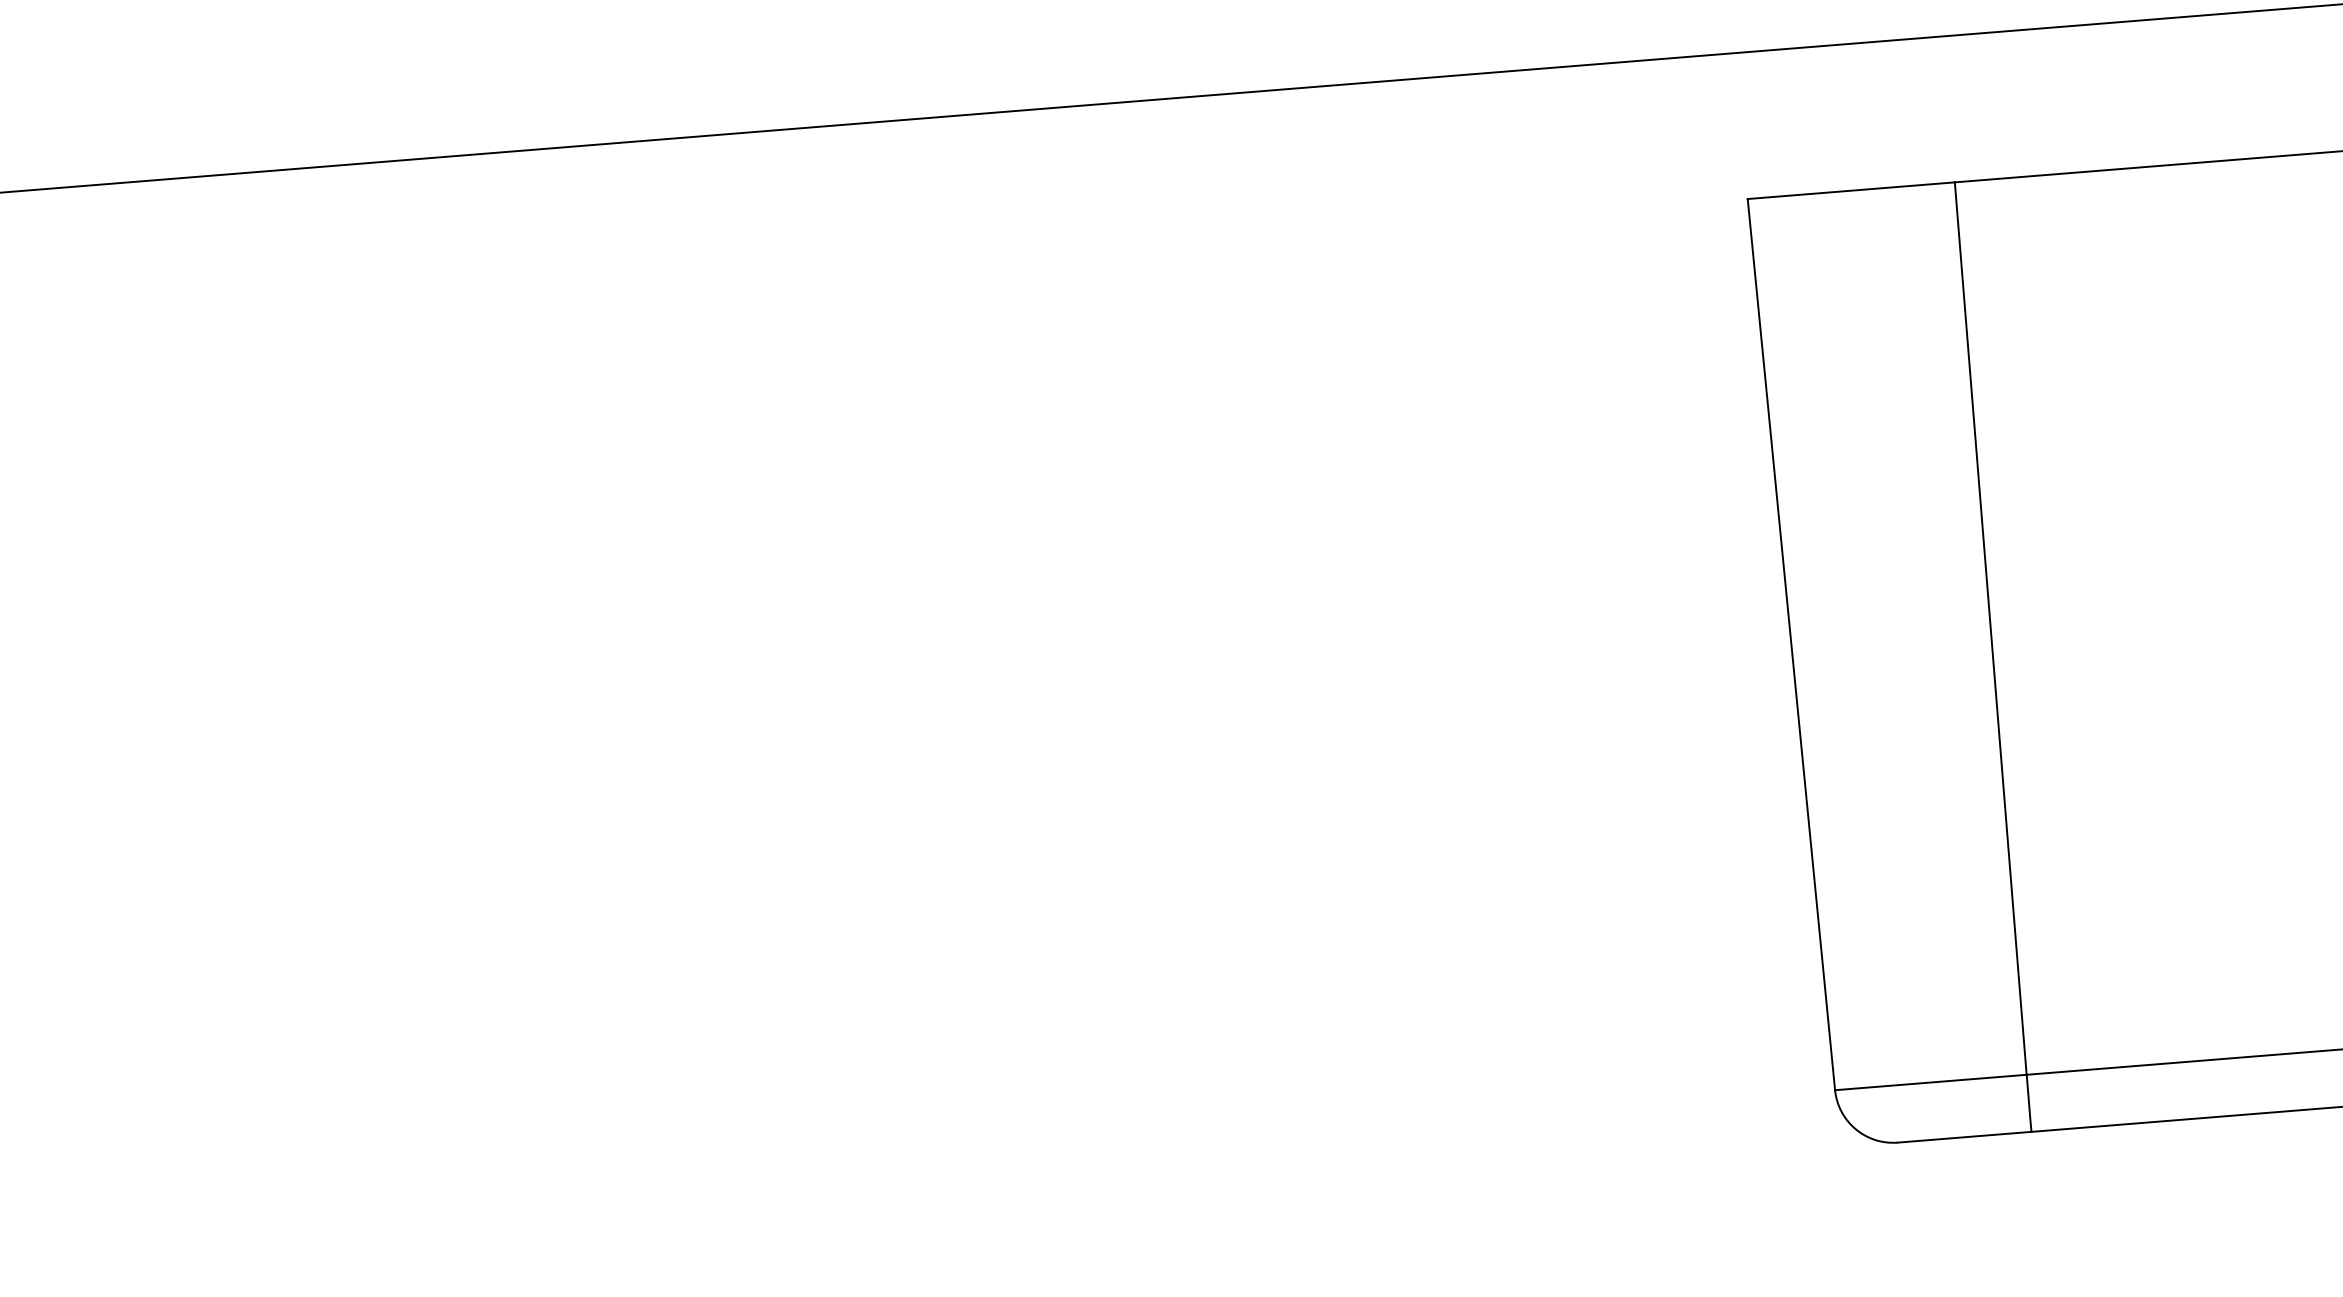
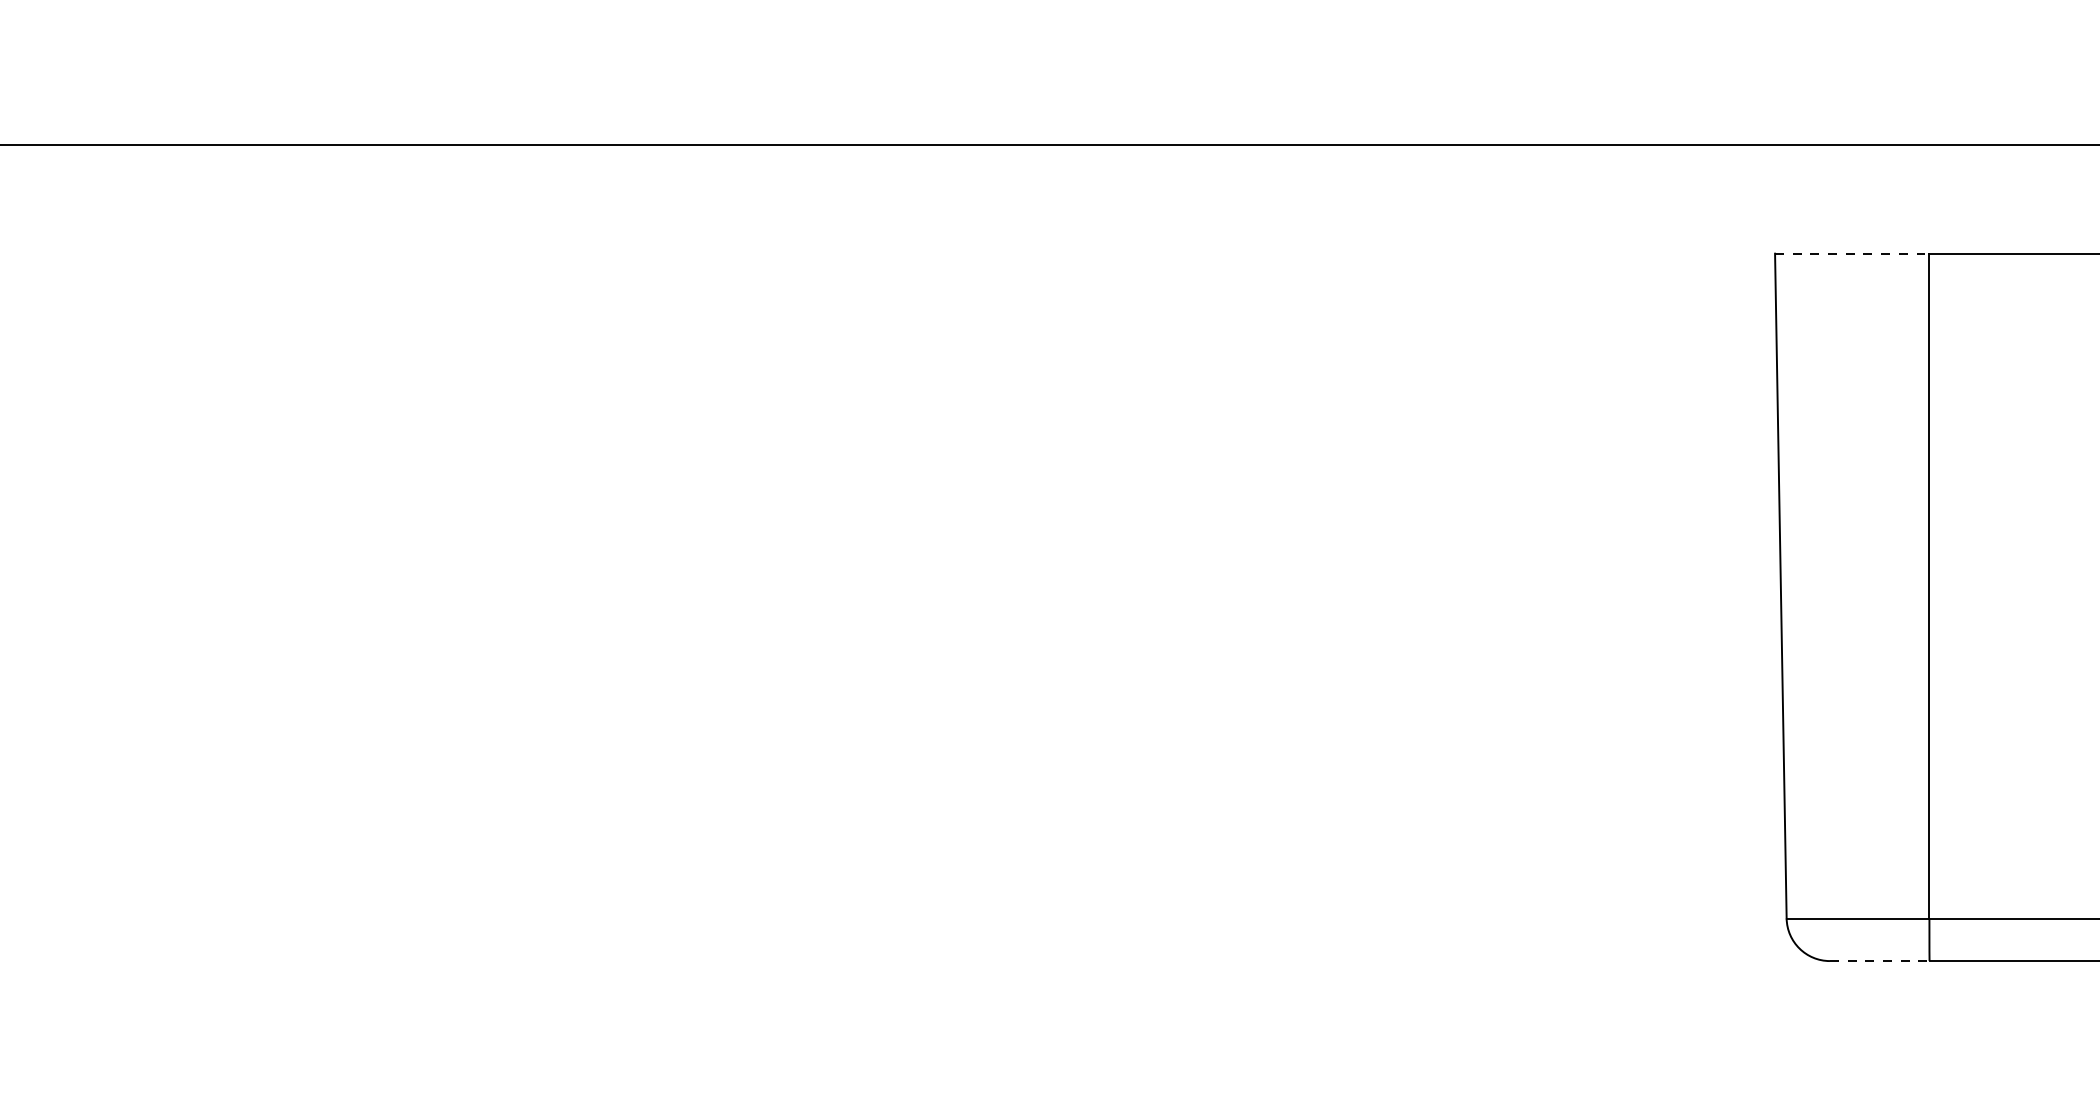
line: (1851, 190) -> (1852, 253), solid -> dashed
line: (1964, 1137) -> (1879, 961), solid -> dashed

